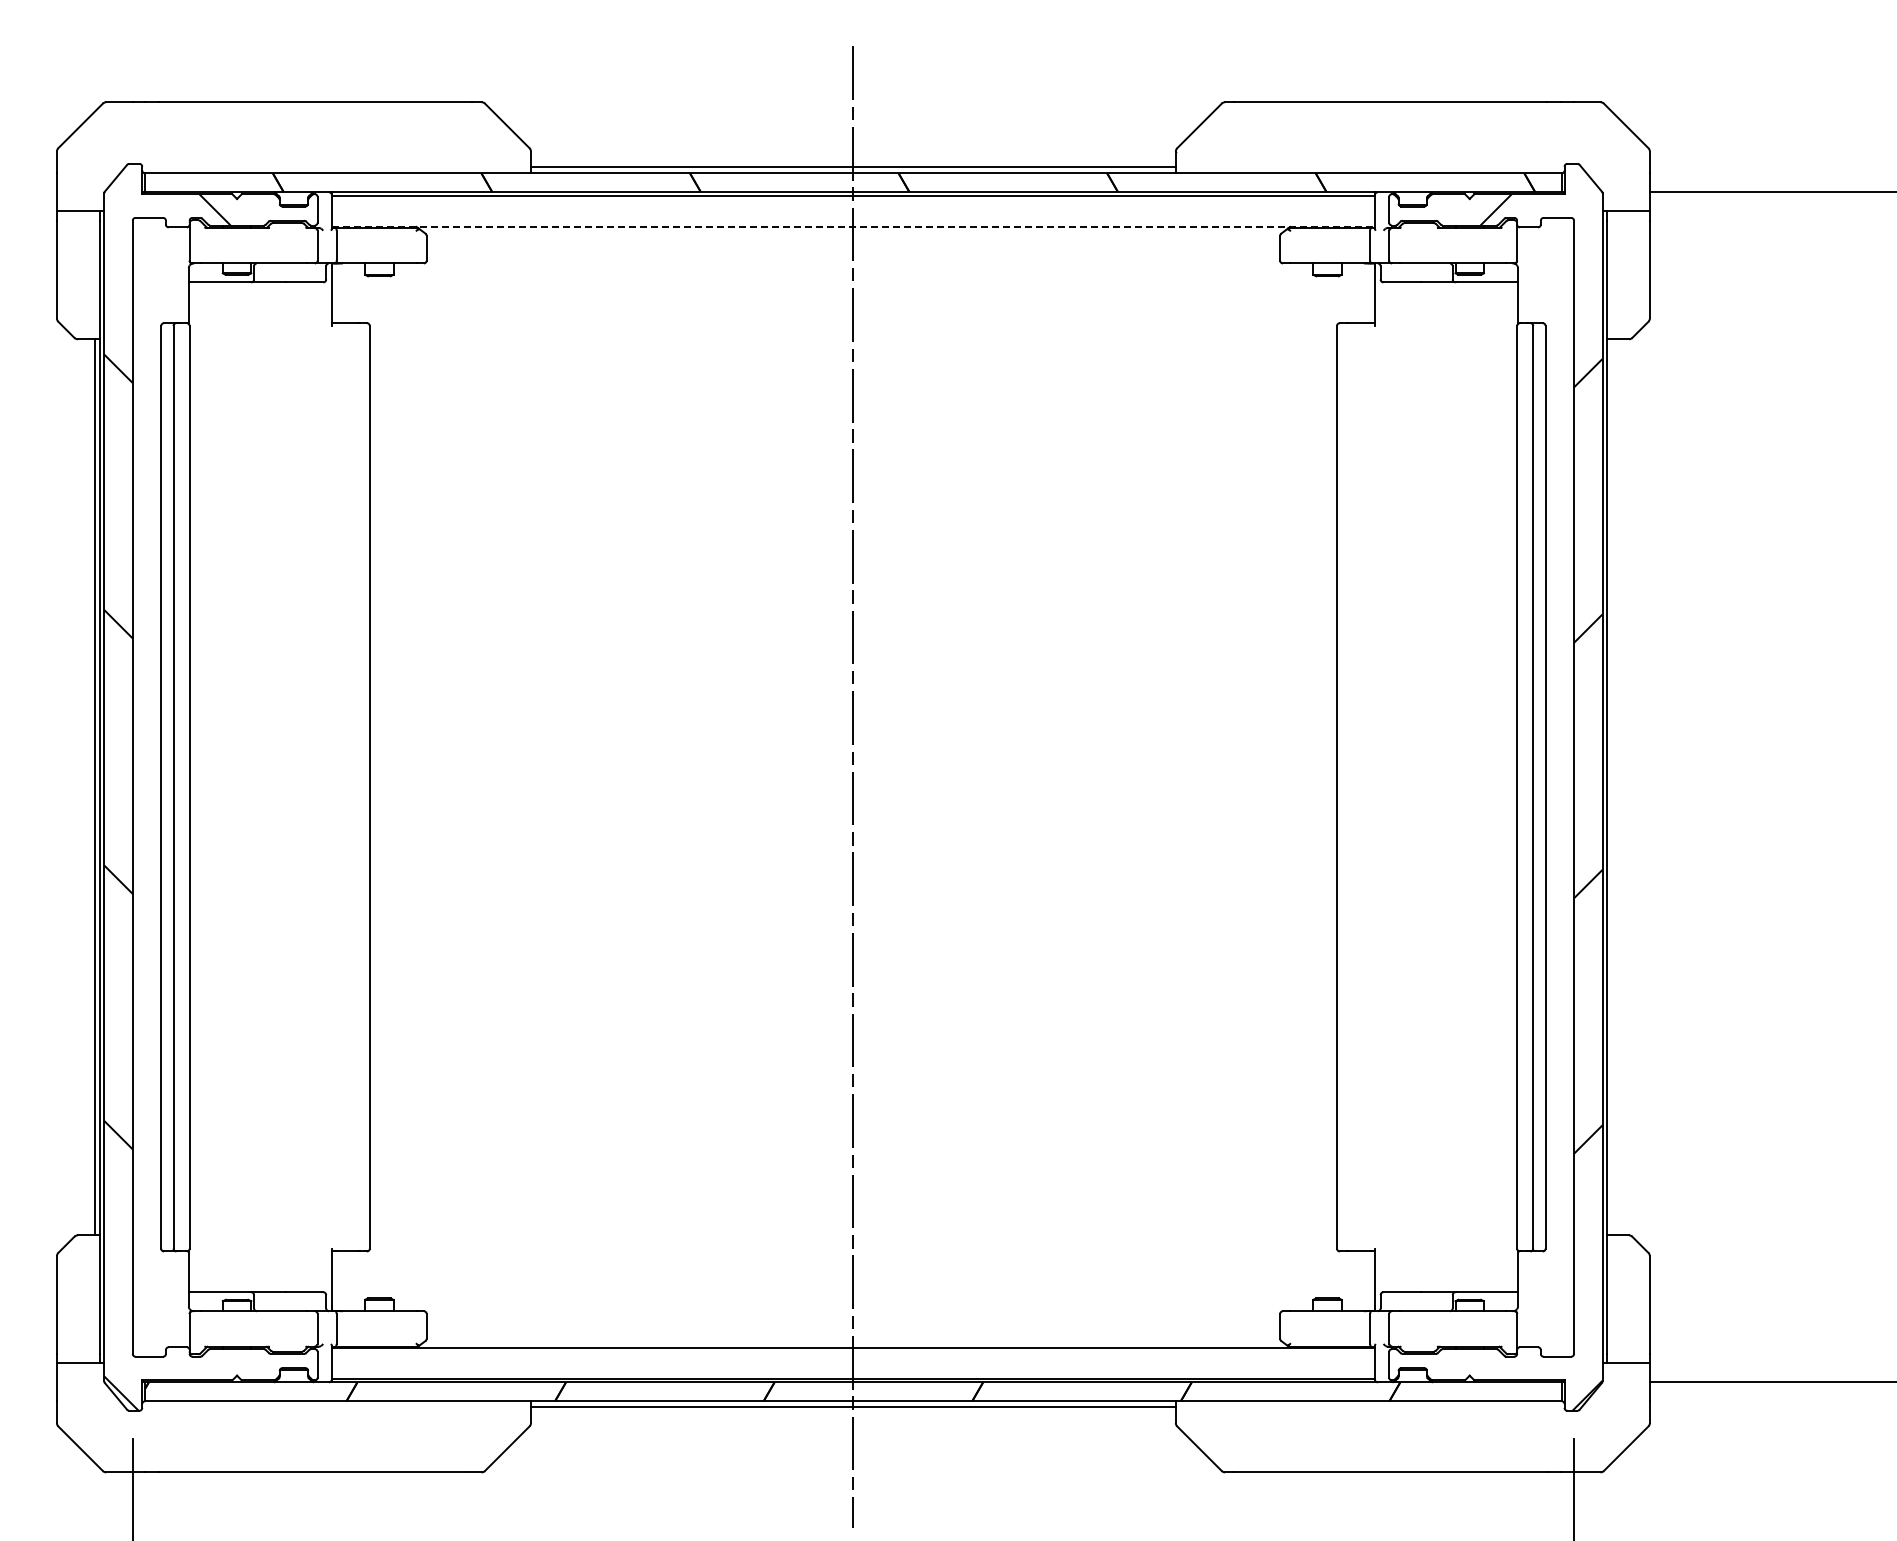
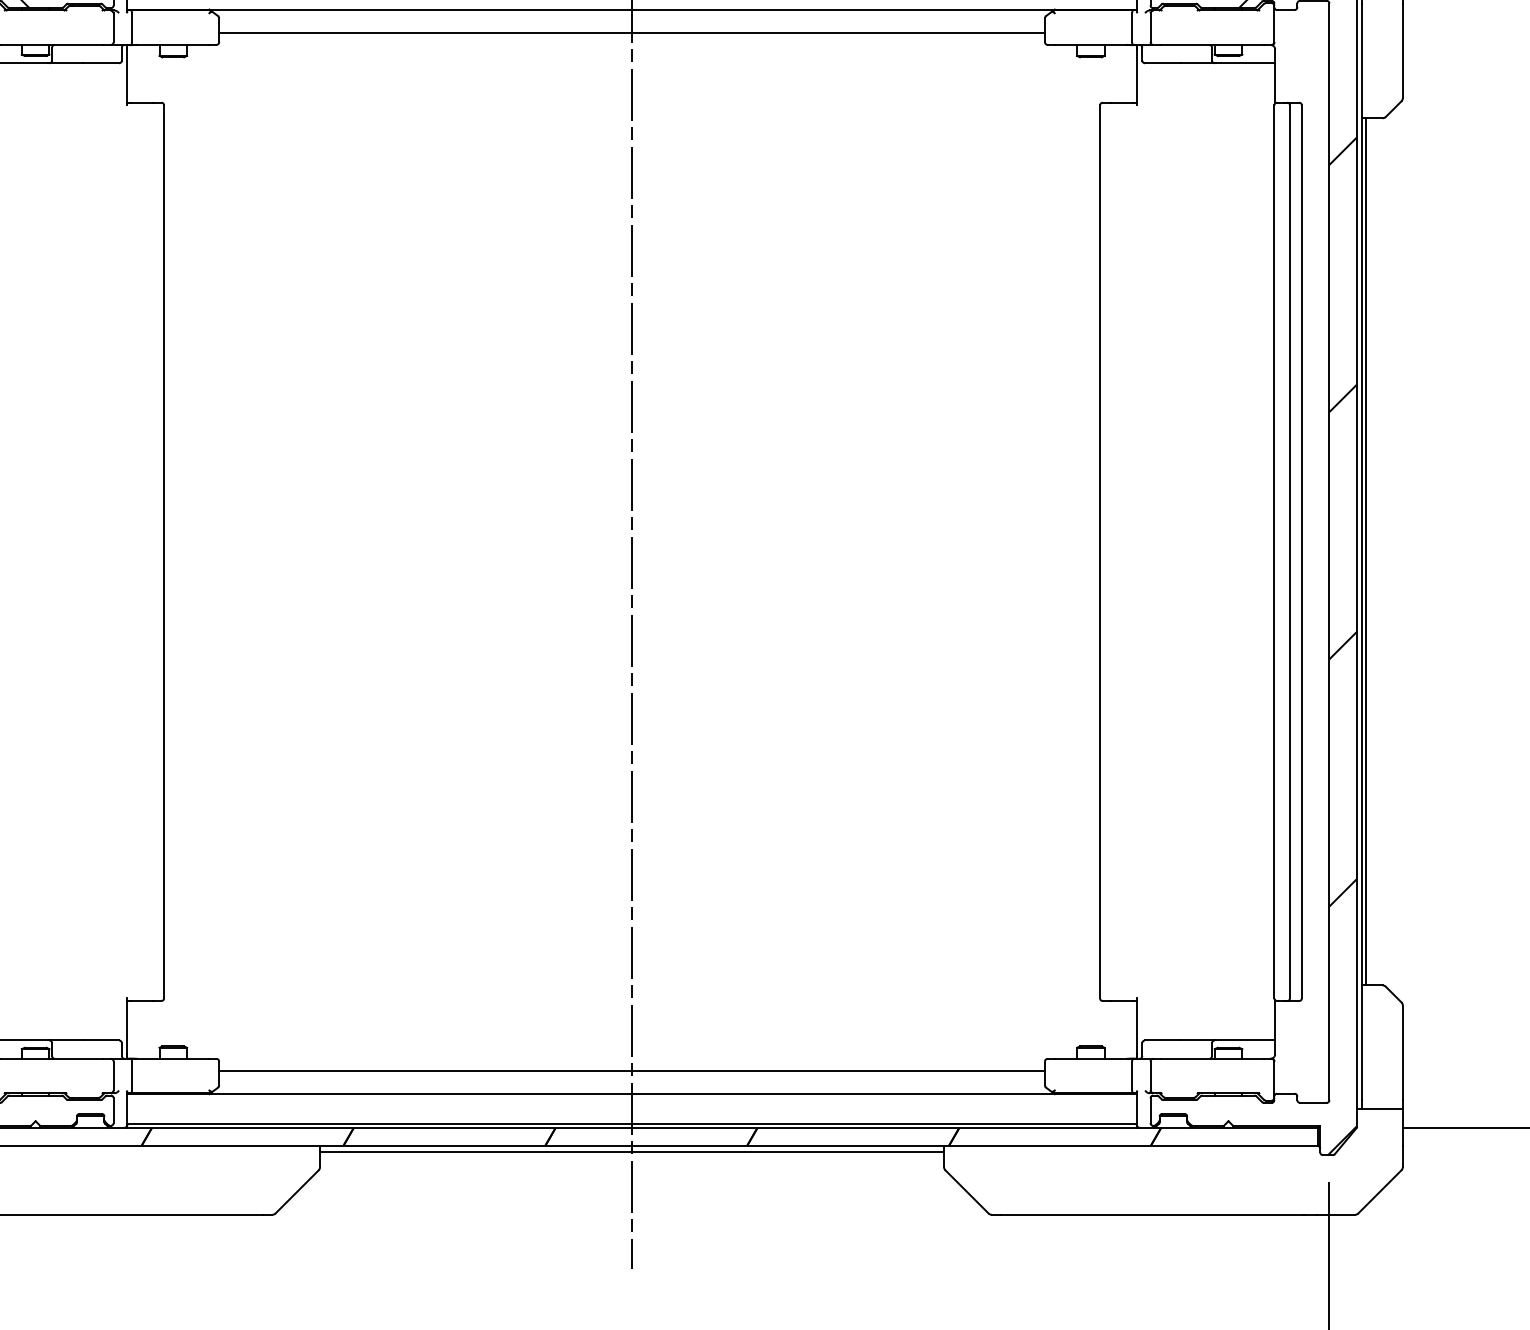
line: (853, 226) -> (632, 9), dashed -> solid
line: (853, 250) -> (632, 32), added
line: (1611, 787) -> (1365, 552), added
line: (853, 1324) -> (632, 1071), added

